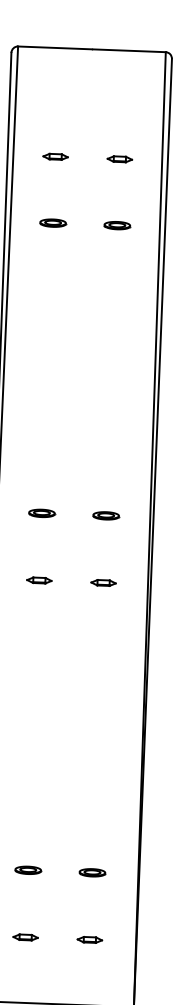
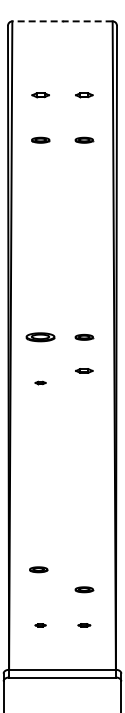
line: (91, 49) -> (62, 21), solid -> dashed
part: (41, 513) -> (40, 337), size x1.6
part: (39, 579) -> (40, 382), size x0.6
part: (103, 582) -> (84, 370), moved
part: (27, 869) -> (38, 569), moved
part: (92, 872) -> (84, 589), moved
part: (25, 937) -> (40, 625), size x0.6
part: (90, 940) -> (84, 625), size x0.7

